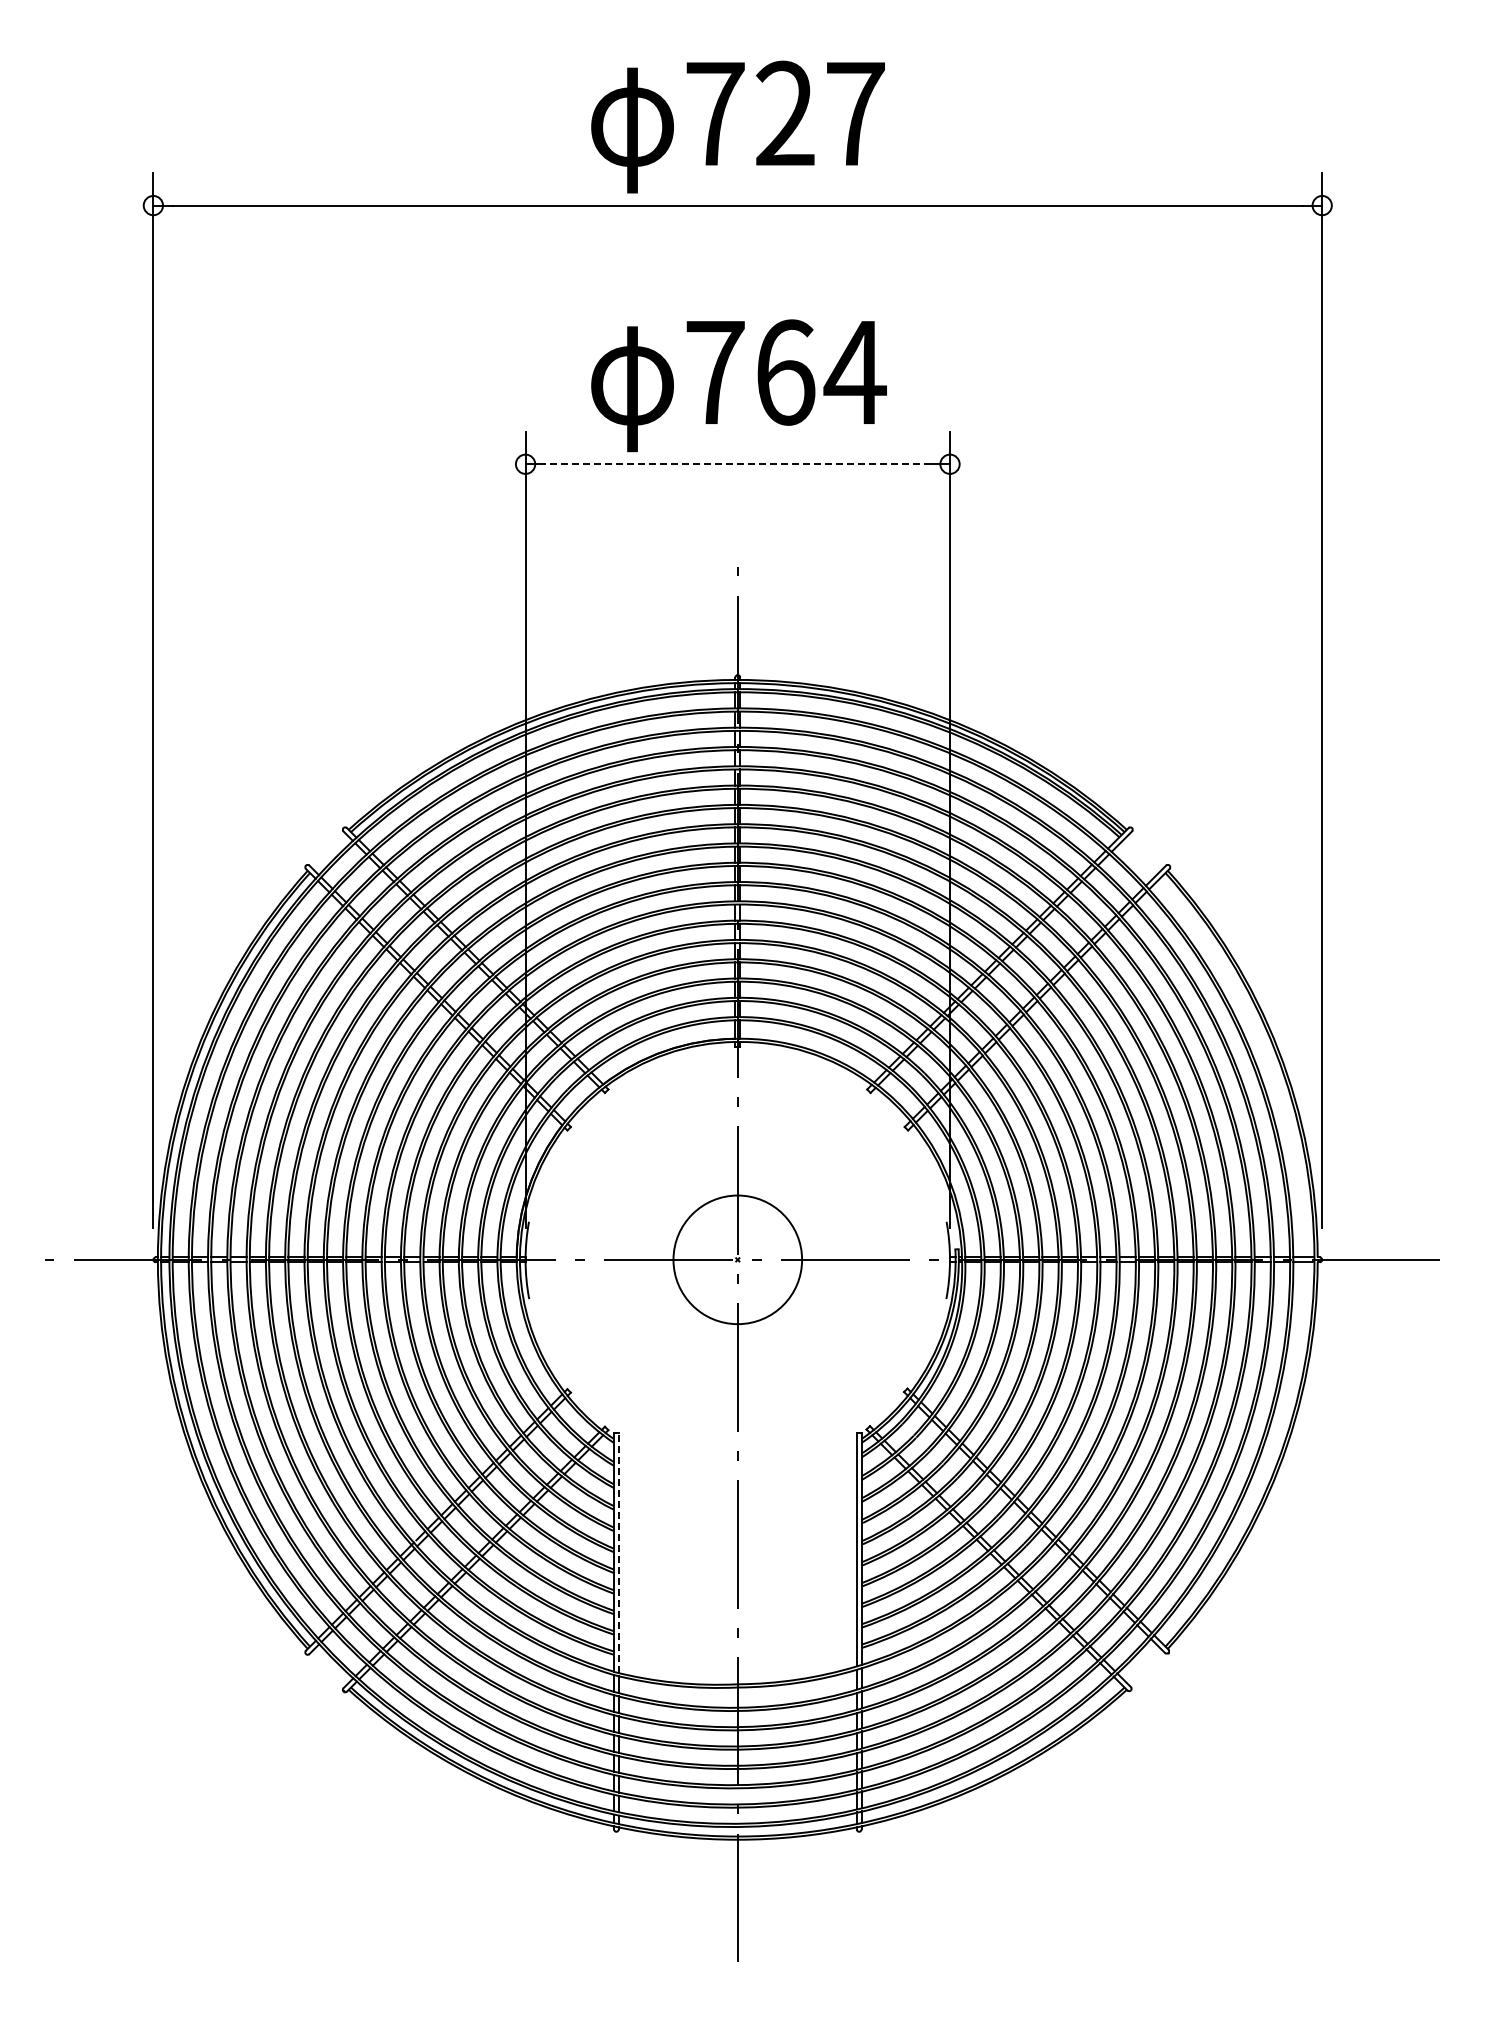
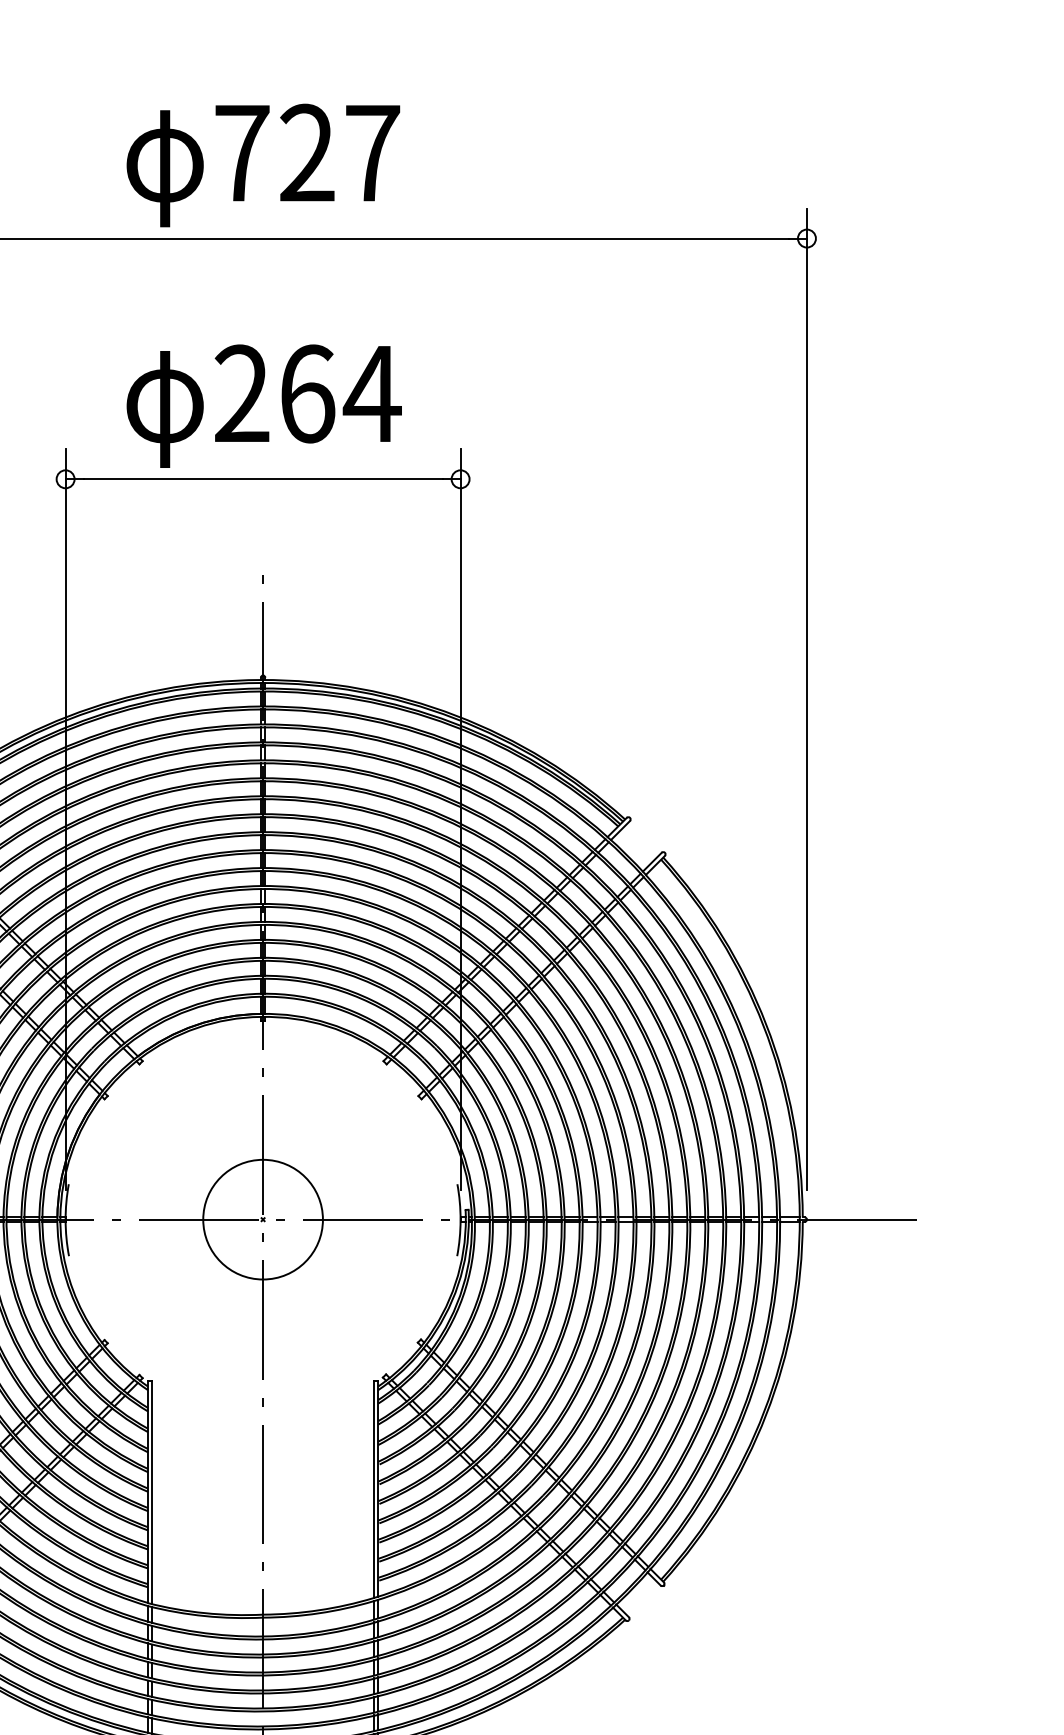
text: (714, 371) -> (241, 392), 764 -> 264
line: (737, 464) -> (262, 479), dashed -> solid
line: (618, 1553) -> (152, 1492), dashed -> solid

